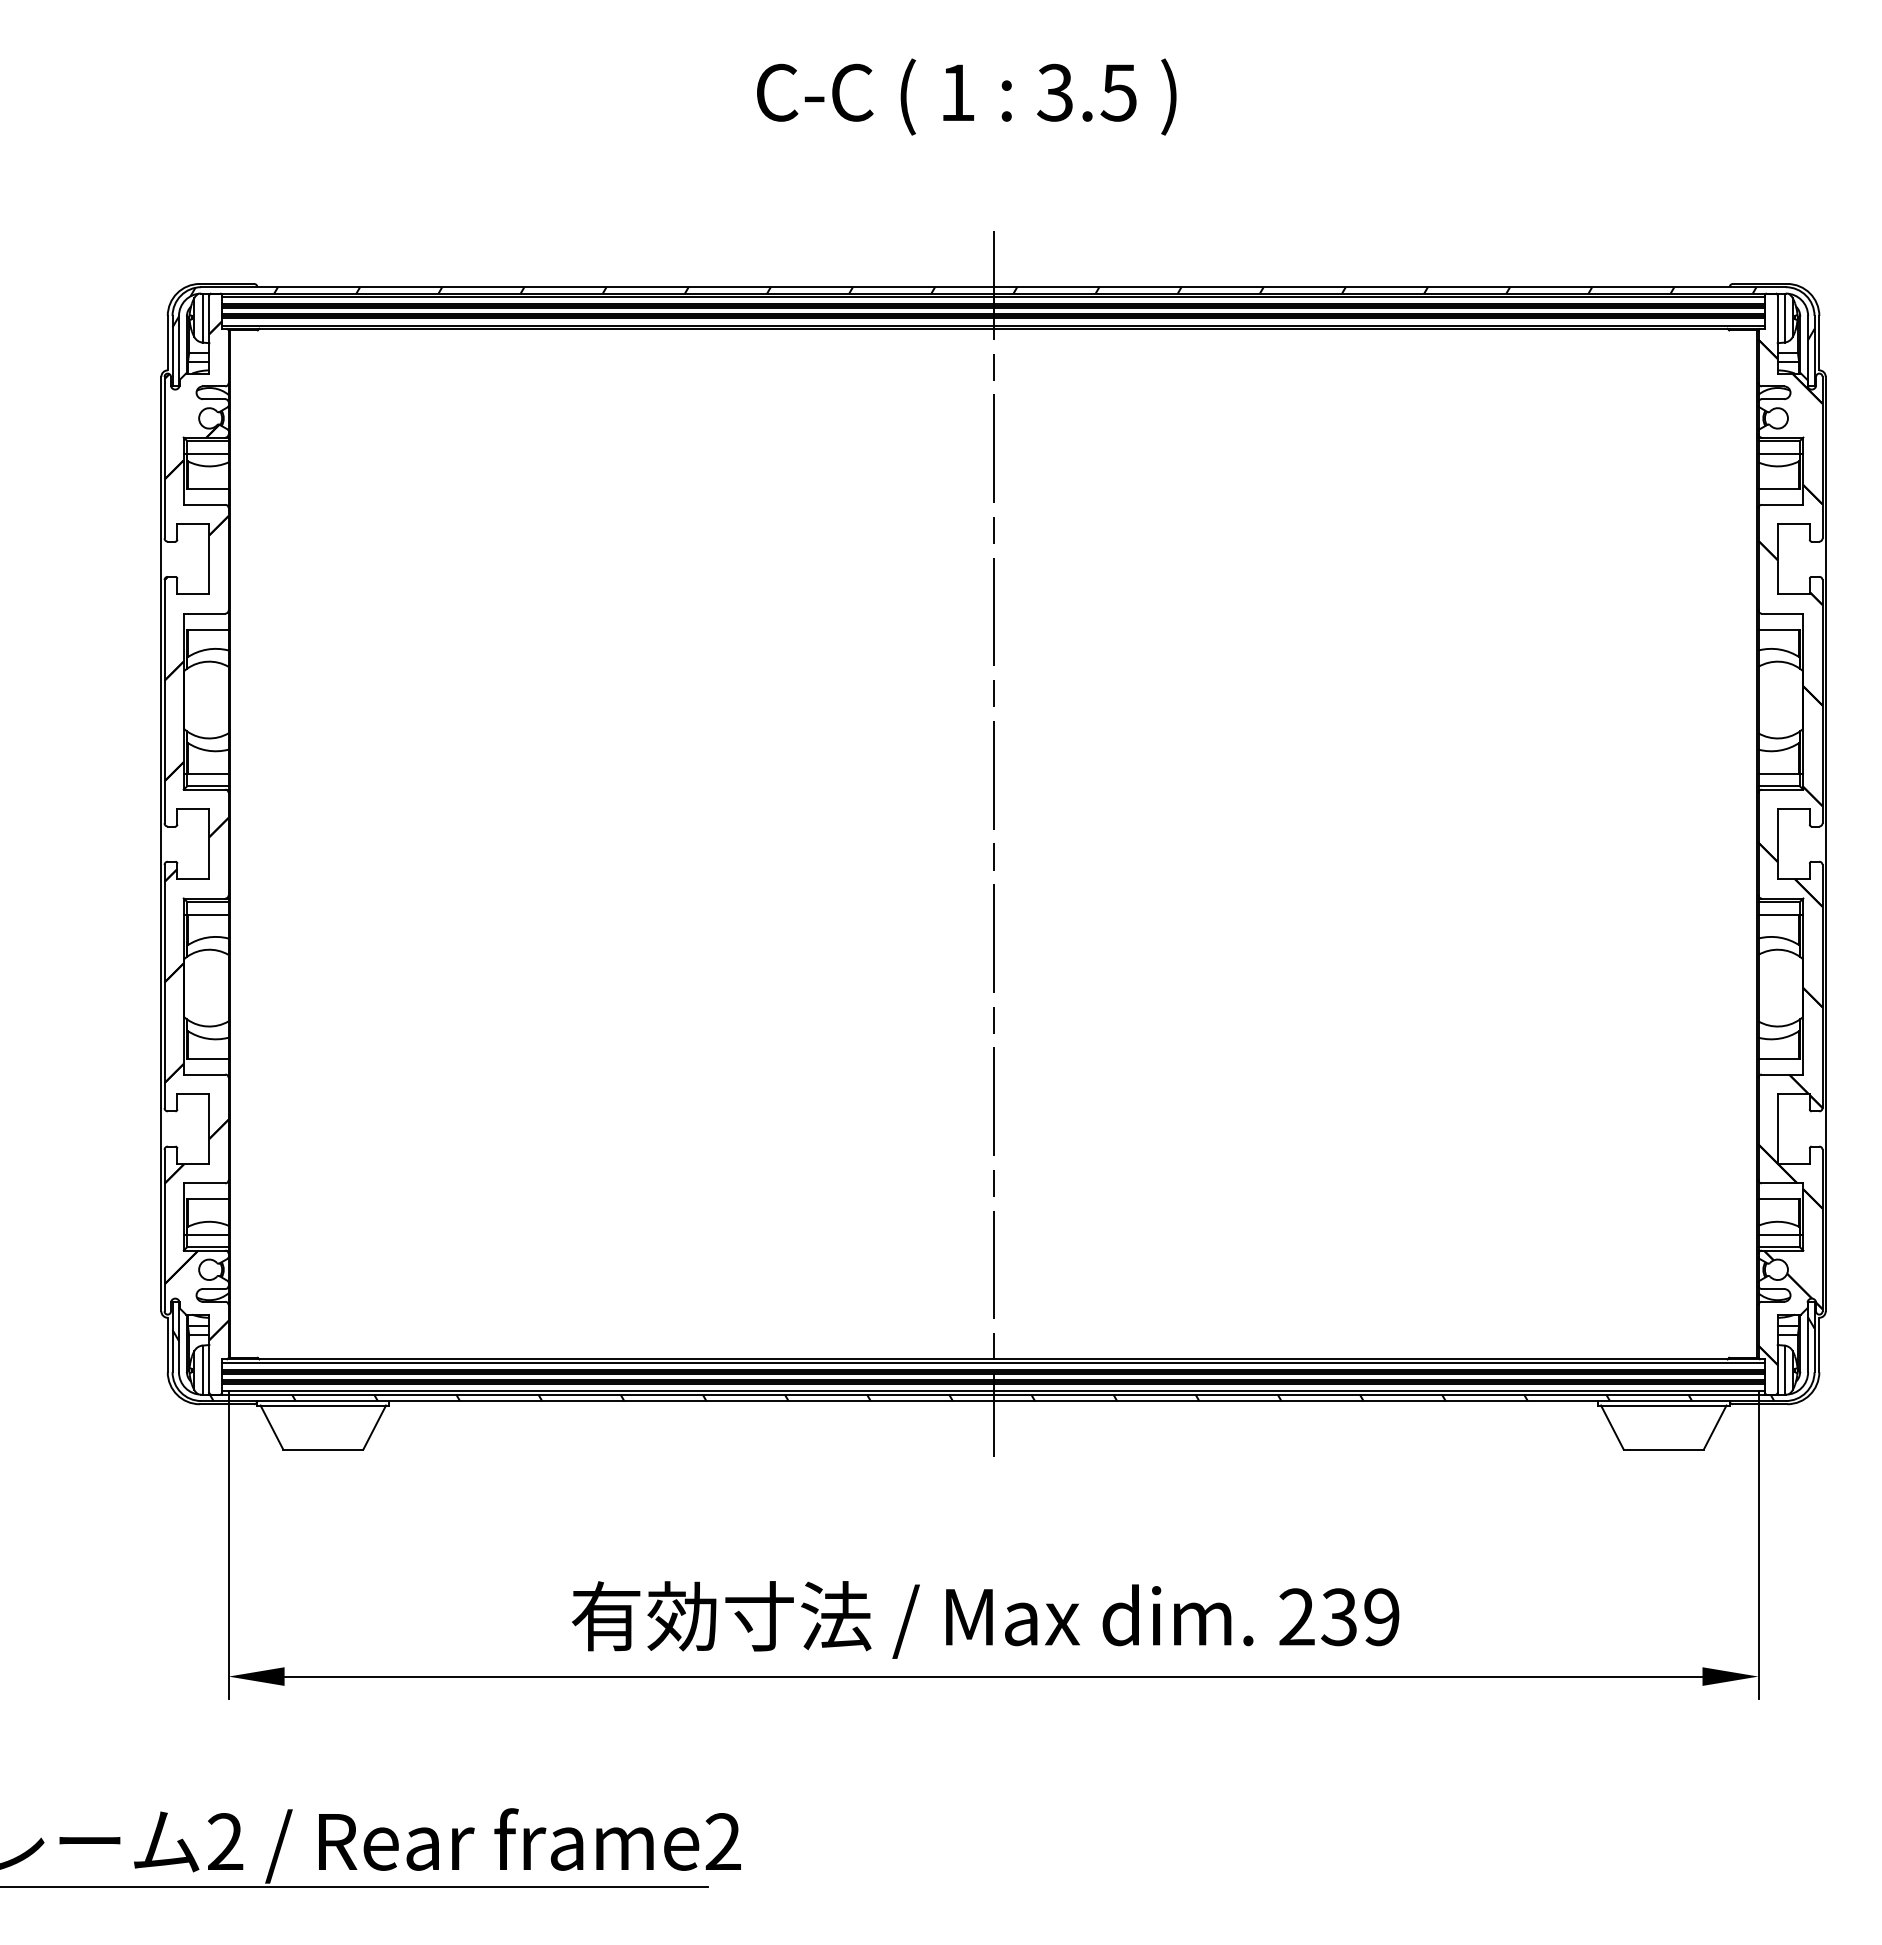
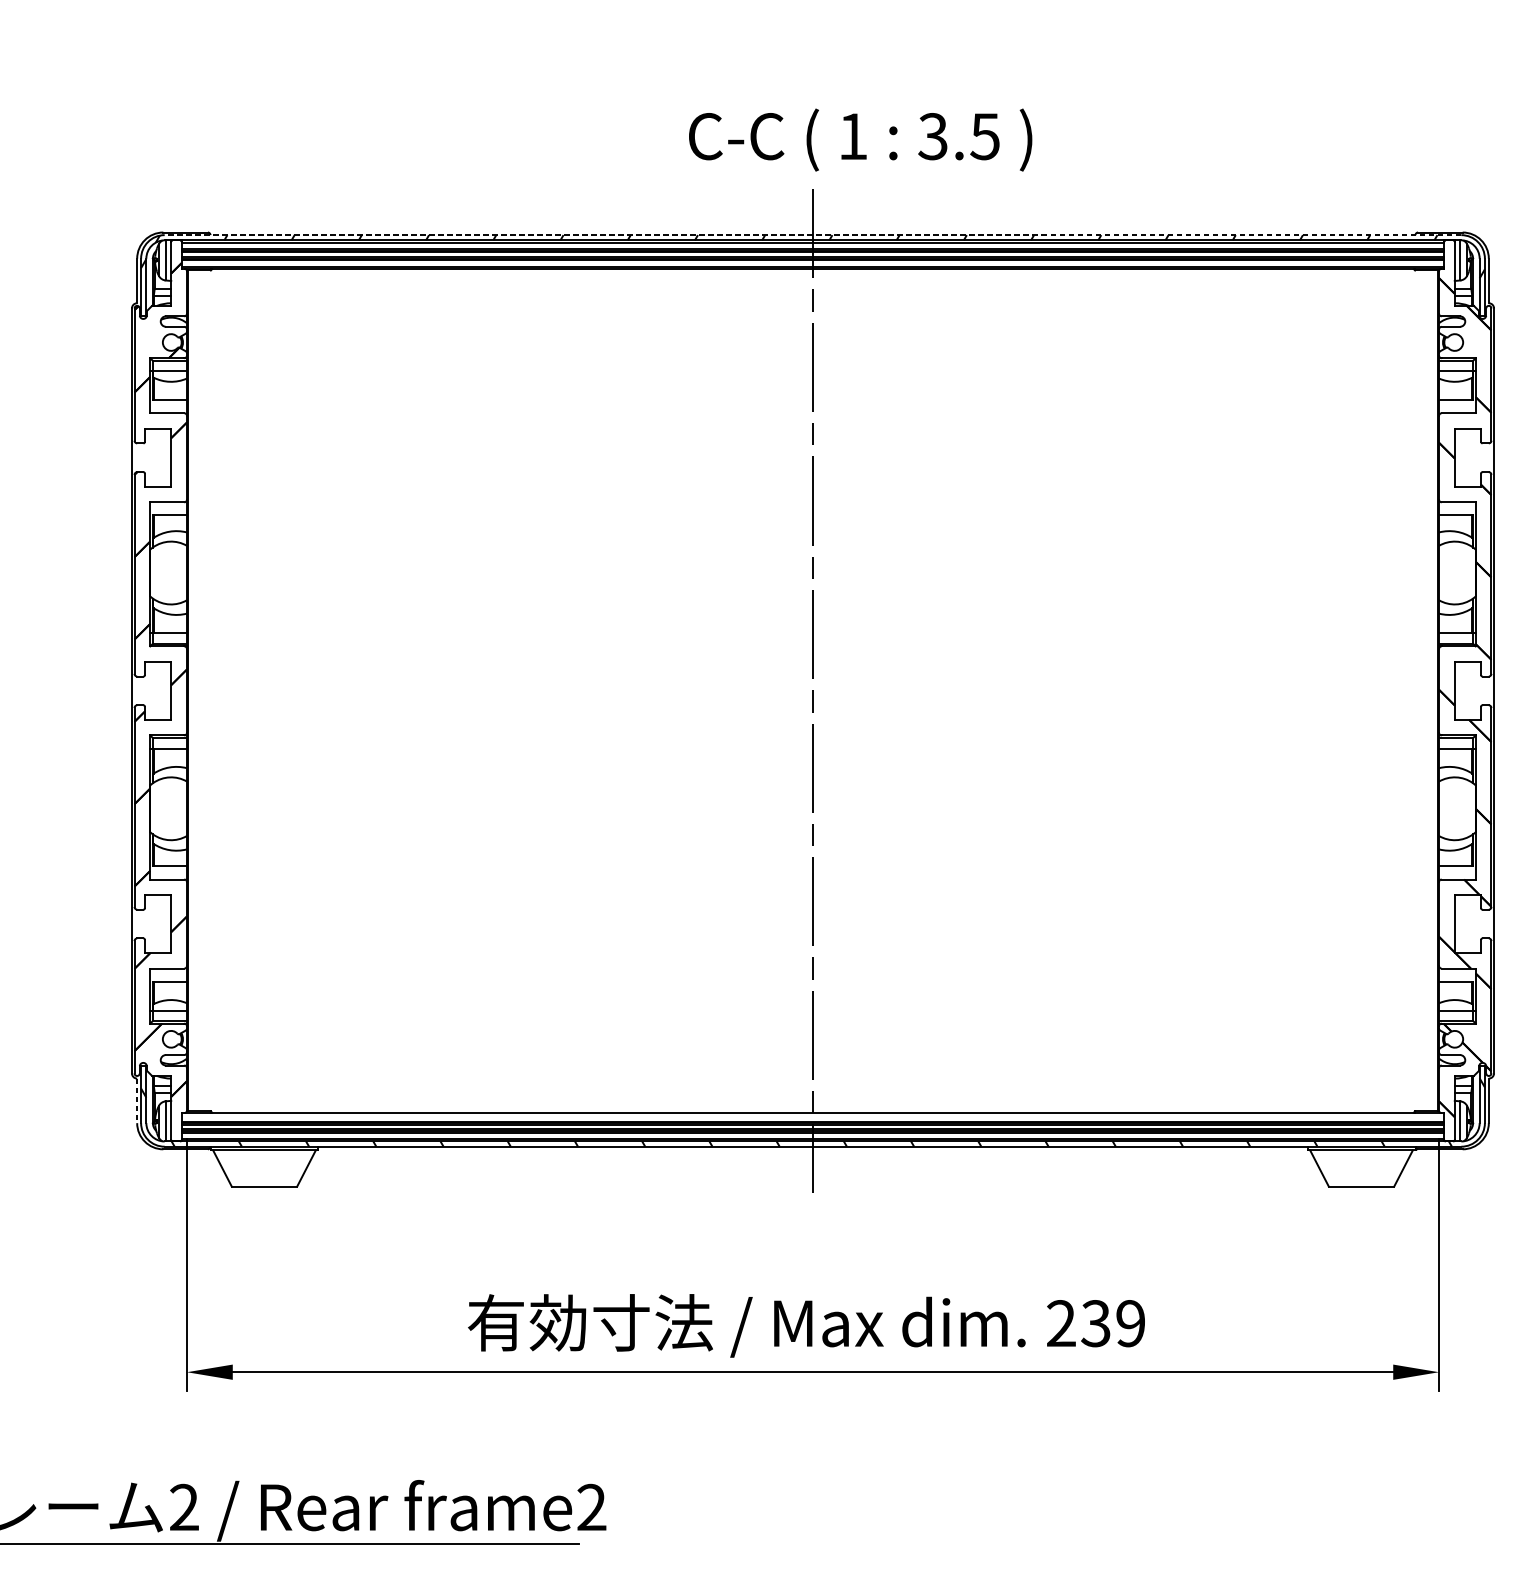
text: (966, 96) -> (860, 139), moved
line: (993, 287) -> (812, 235), solid -> dashed
line: (167, 1345) -> (136, 1101), solid -> dashed
line: (993, 1362) -> (812, 1115), removed

